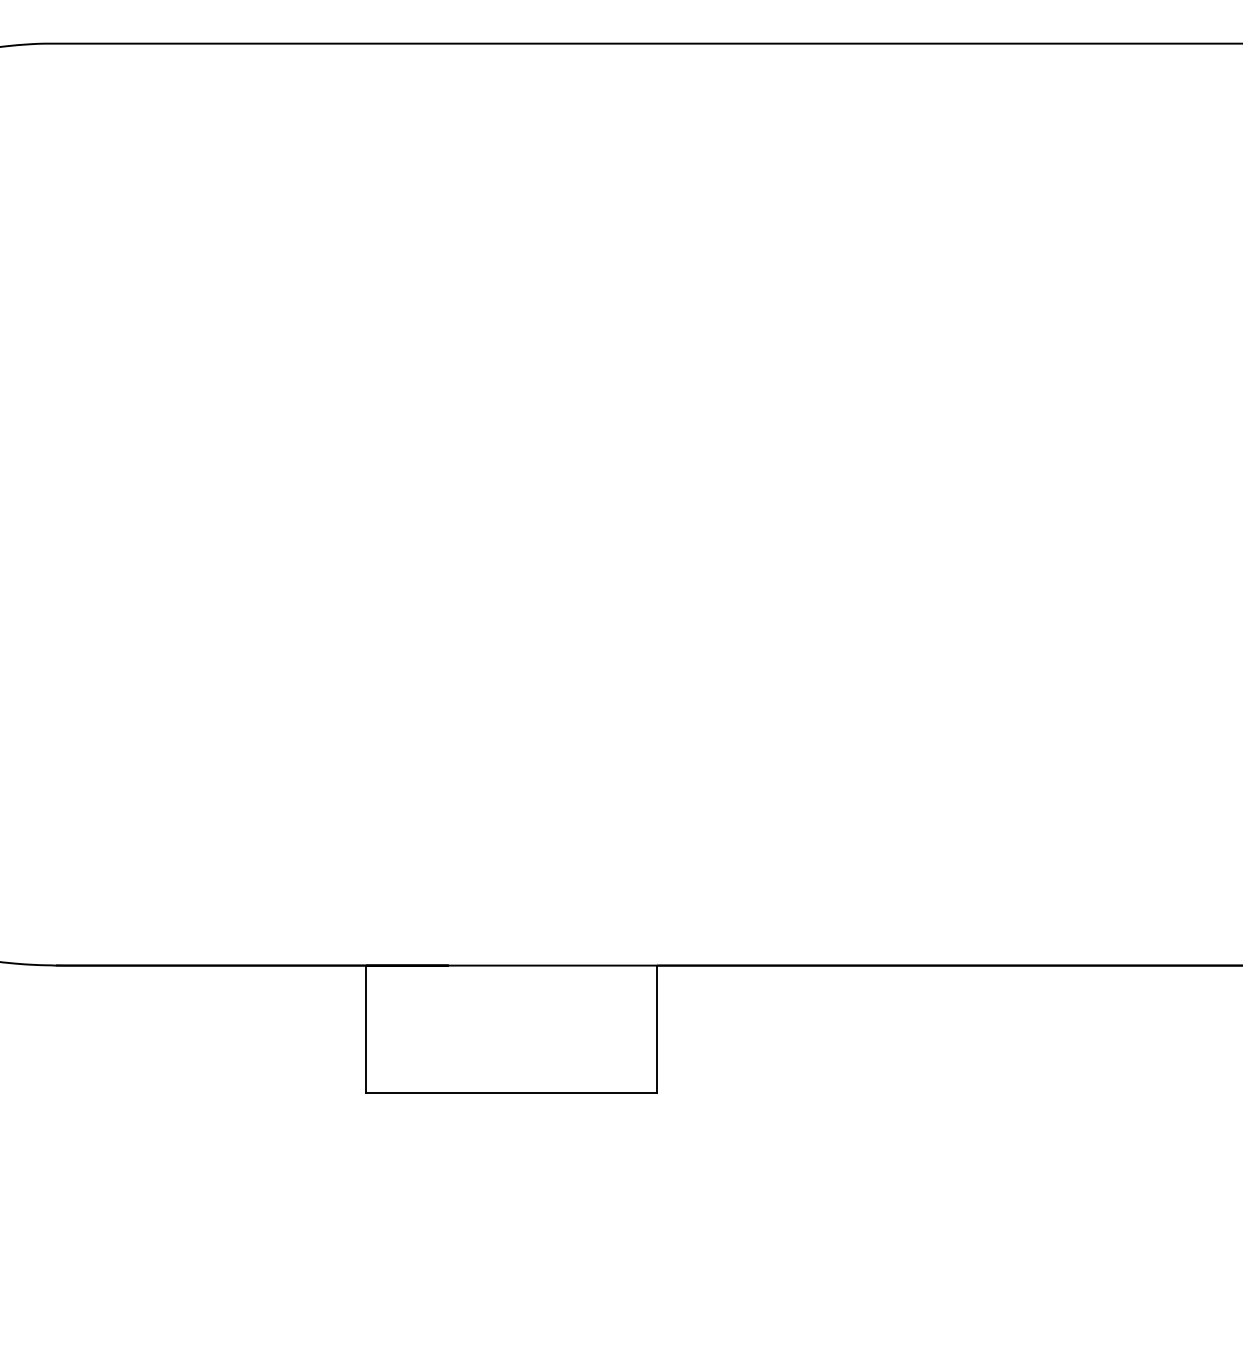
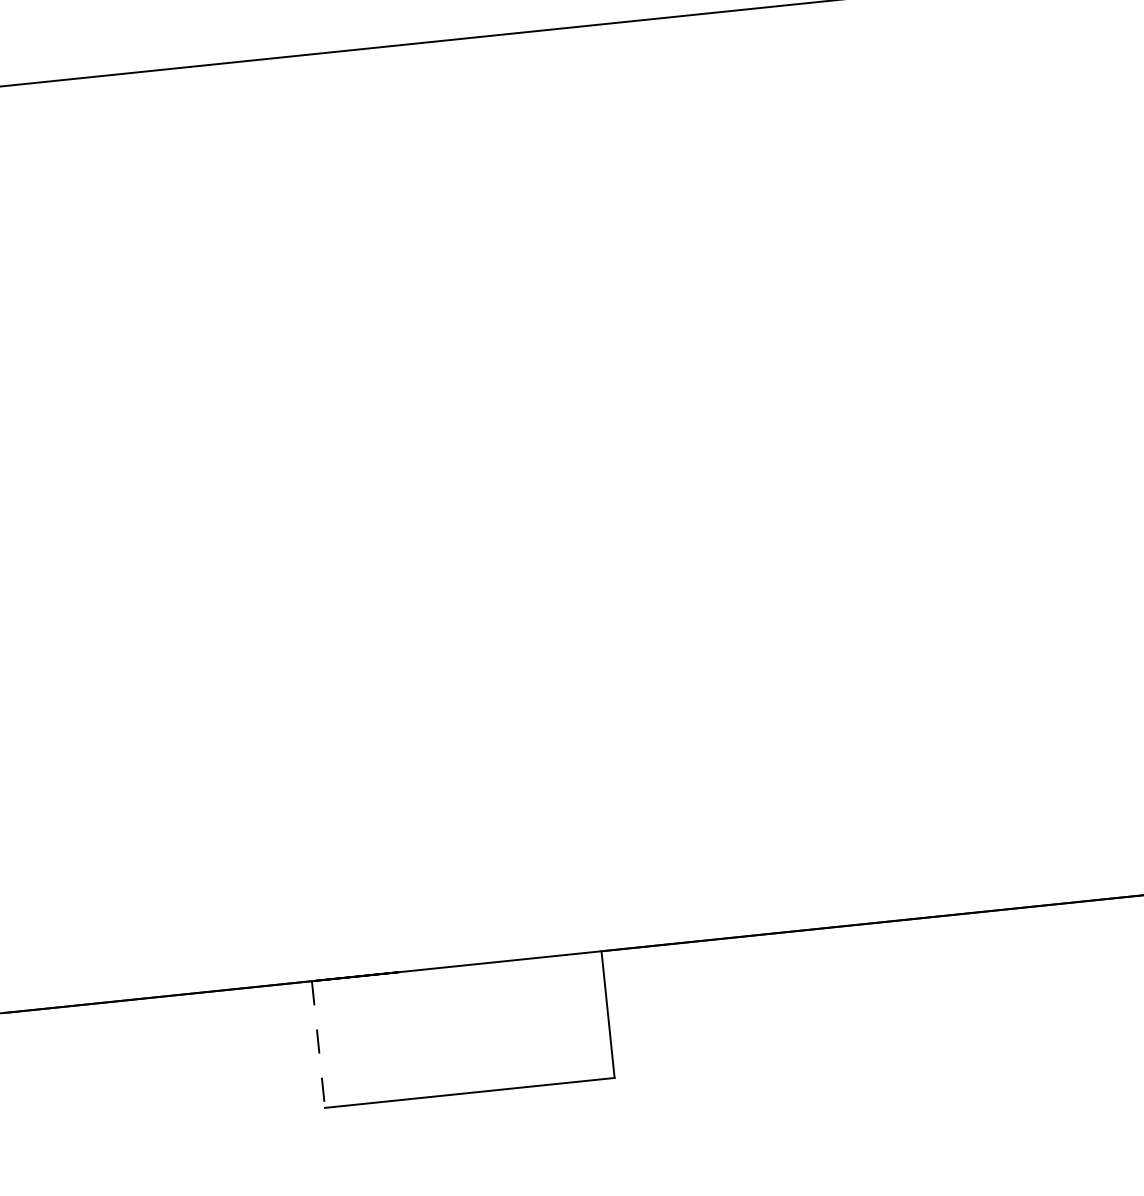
line: (366, 1029) -> (318, 1044), solid -> dashed

